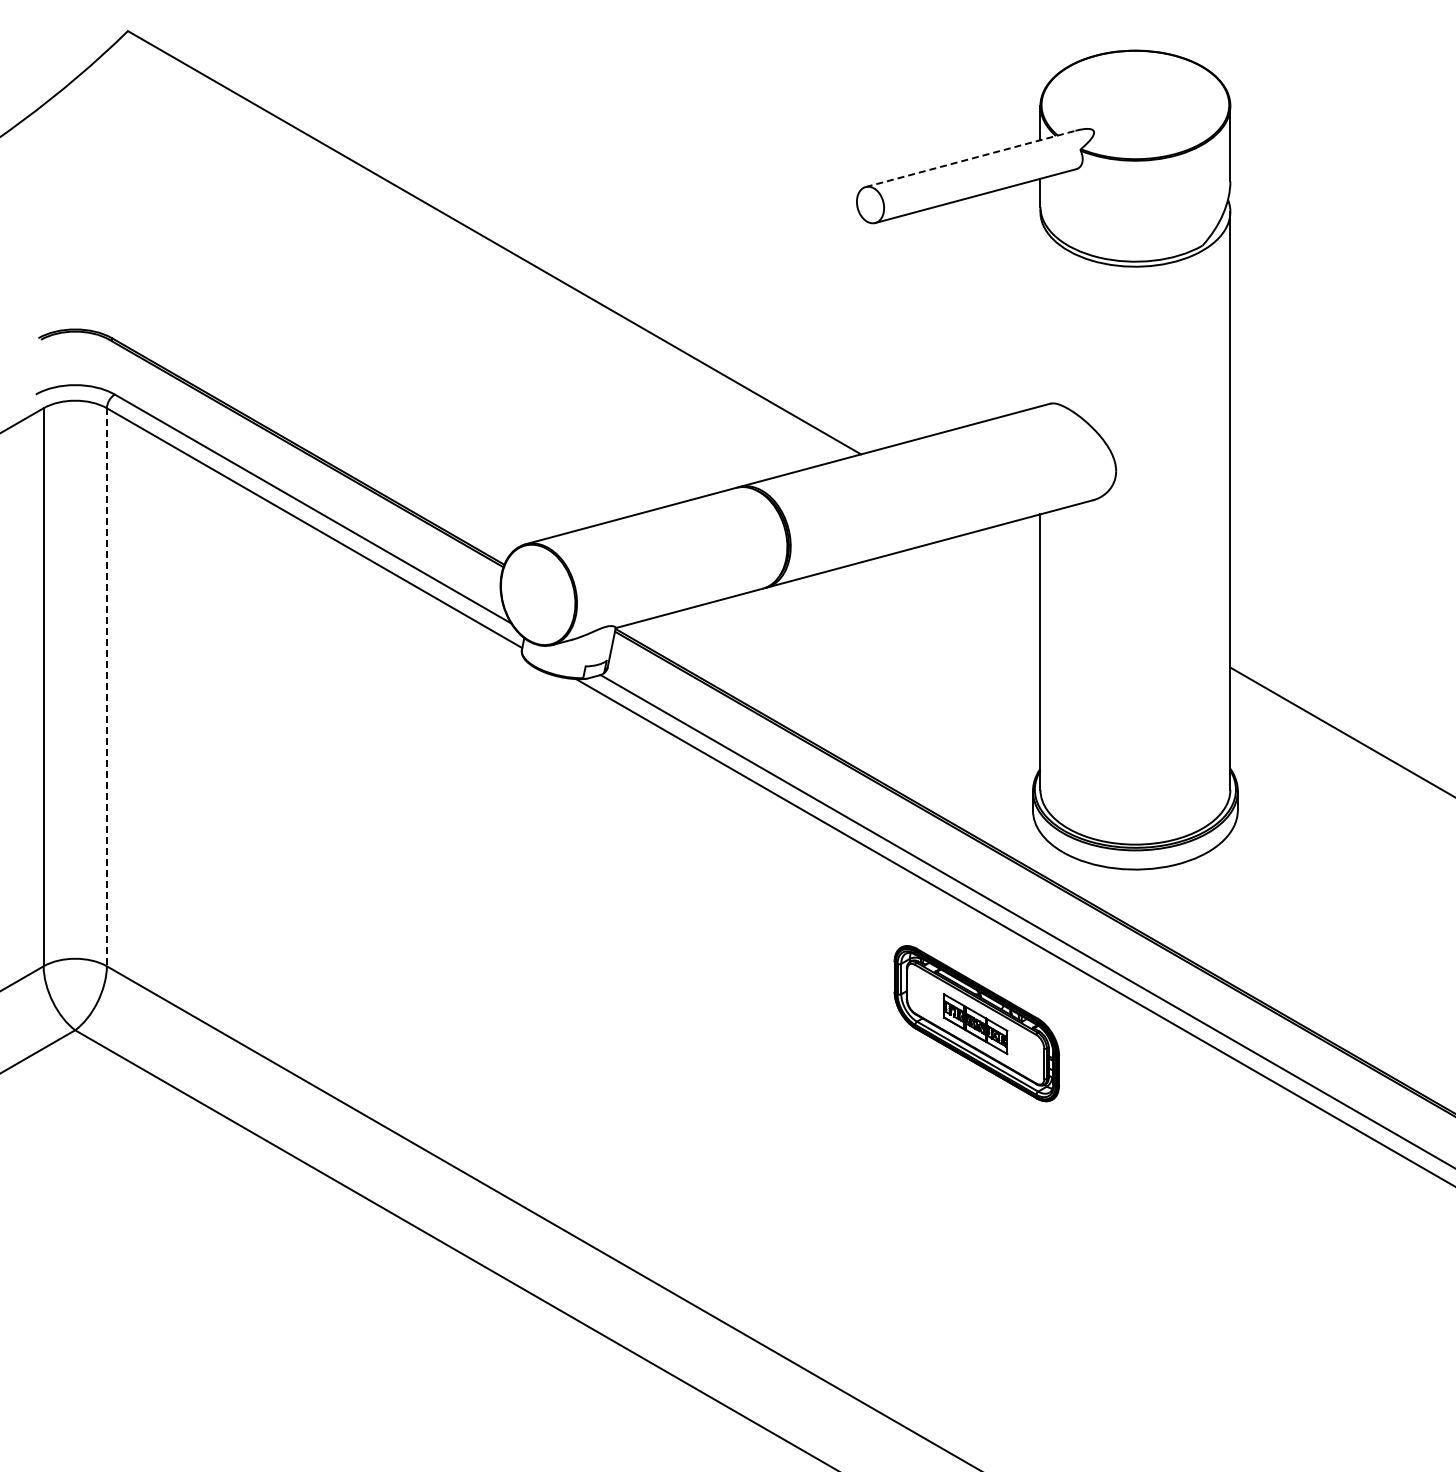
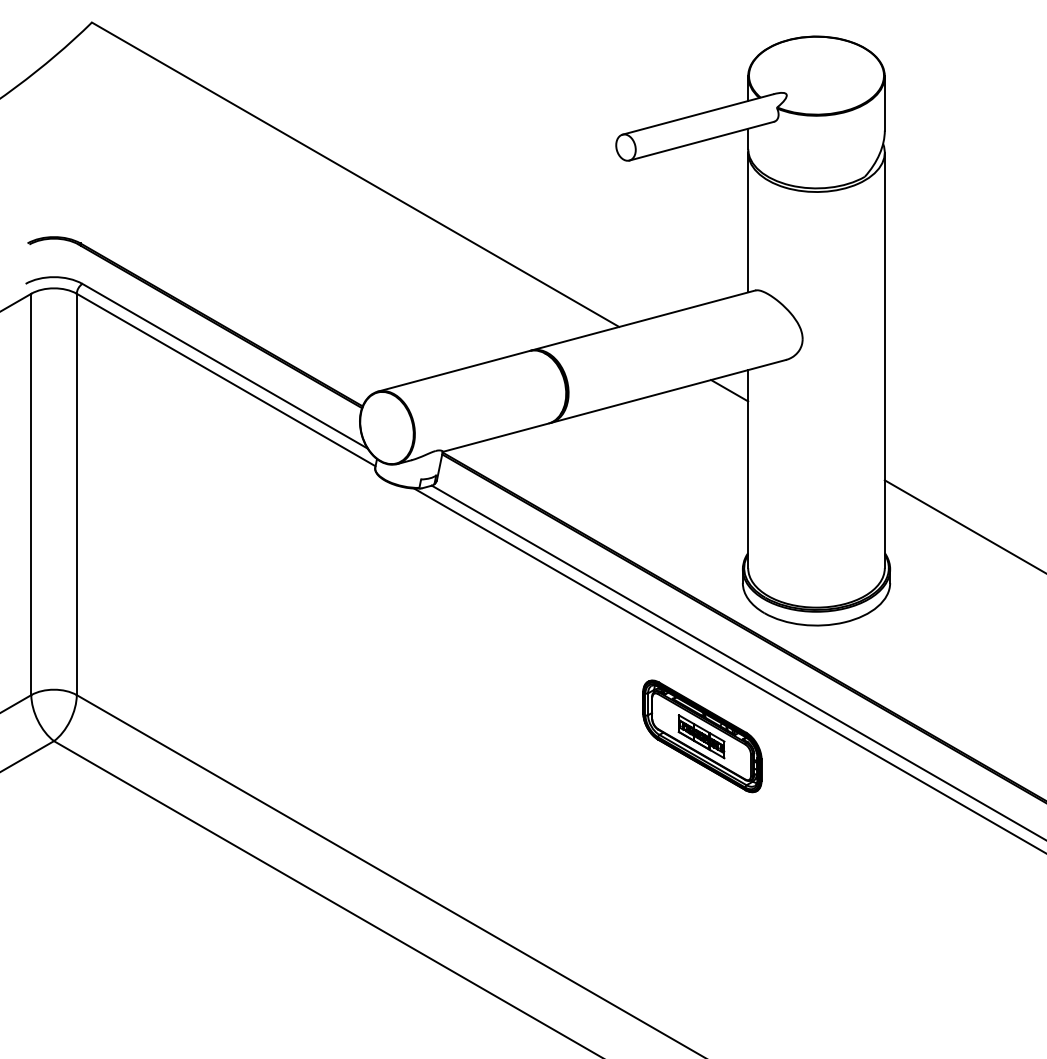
line: (970, 158) -> (697, 114), dashed -> solid
line: (1040, 308) -> (748, 222), added
line: (1014, 542) -> (729, 390), added
line: (106, 687) -> (76, 494), dashed -> solid

